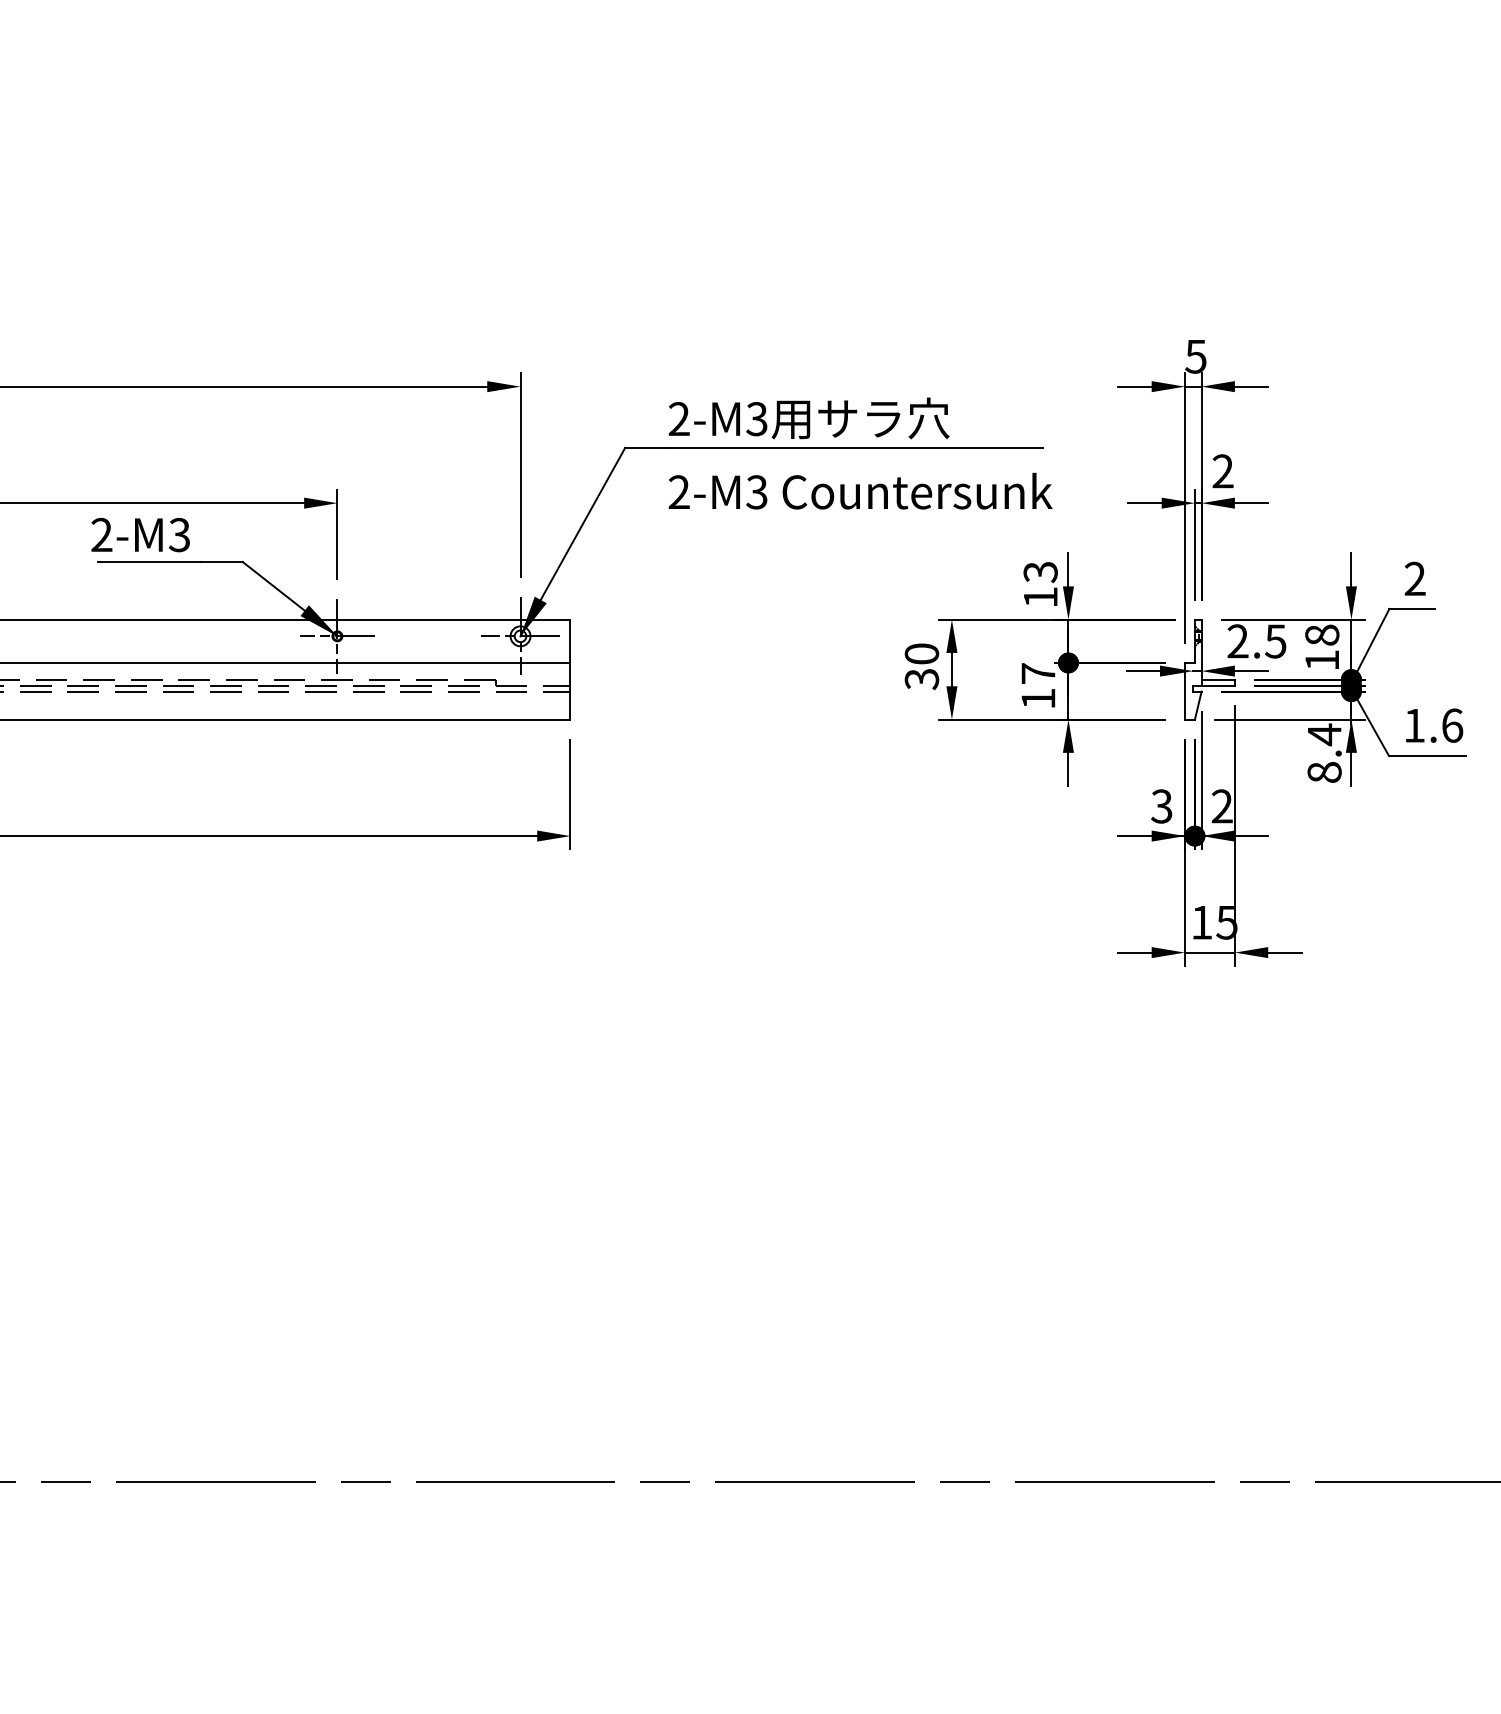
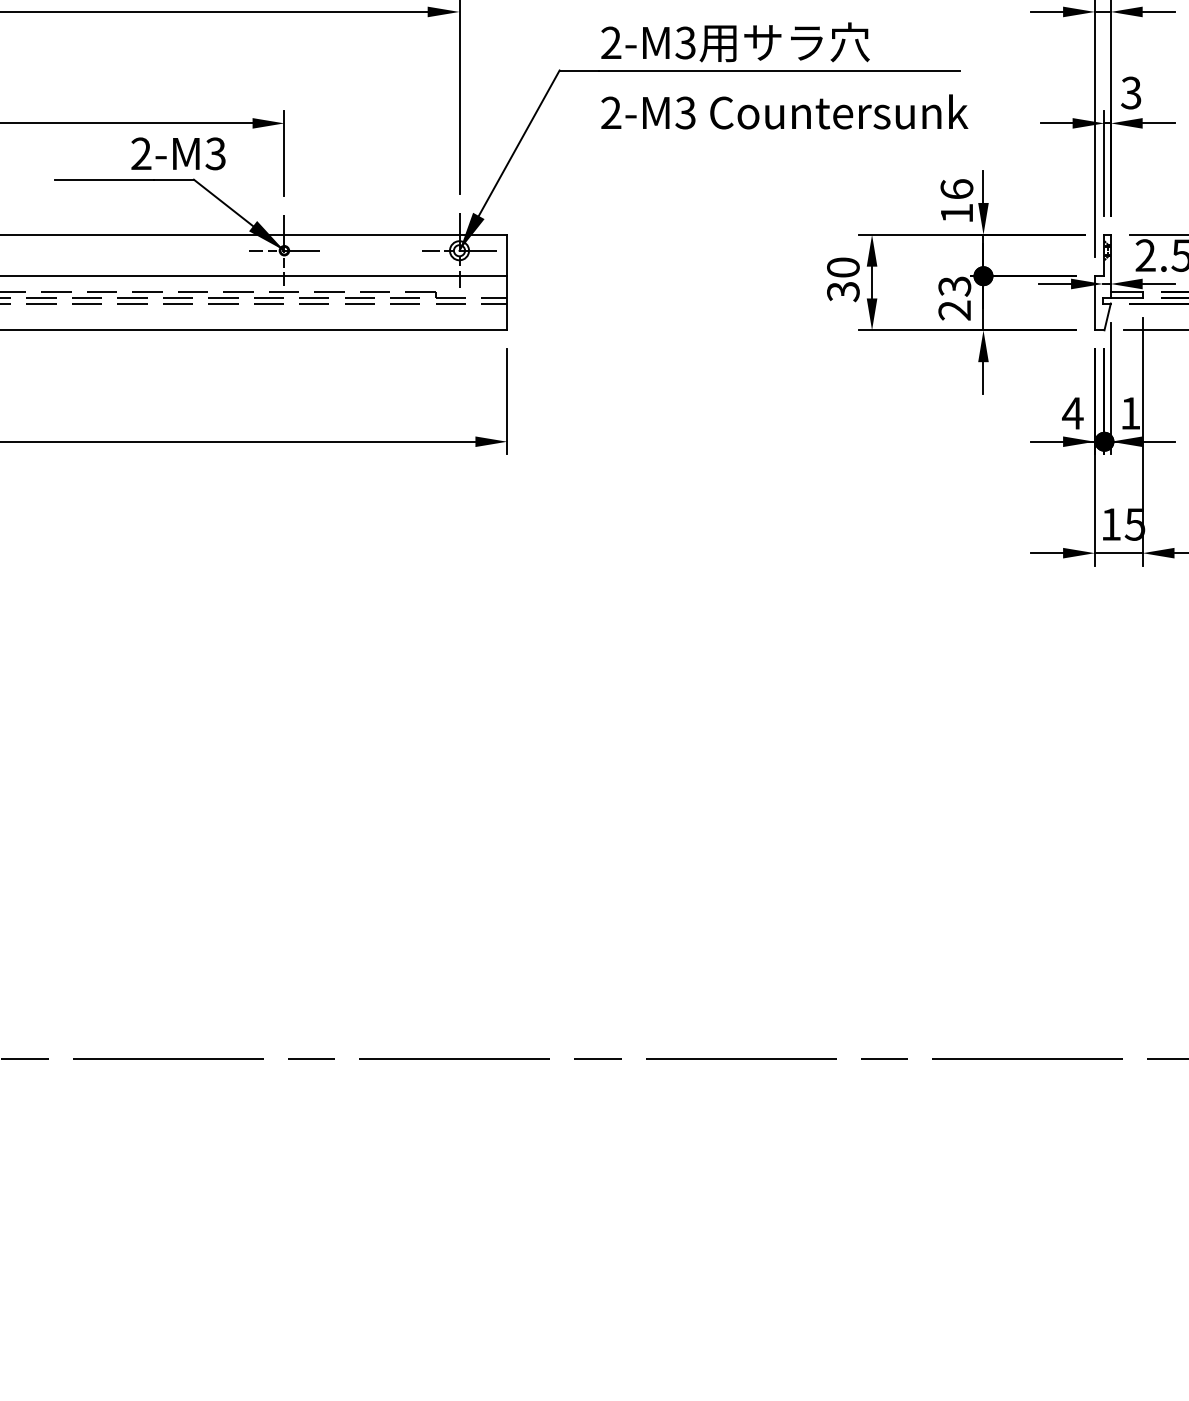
text: (1222, 471) -> (1130, 93), 2 -> 3
text: (140, 534) -> (178, 153), moved
text: (1040, 572) -> (956, 189), 13 -> 16
text: (1038, 686) -> (954, 298), 17 -> 23
text: (1161, 806) -> (1072, 413), 3 -> 4
text: (1221, 806) -> (1129, 413), 2 -> 1

